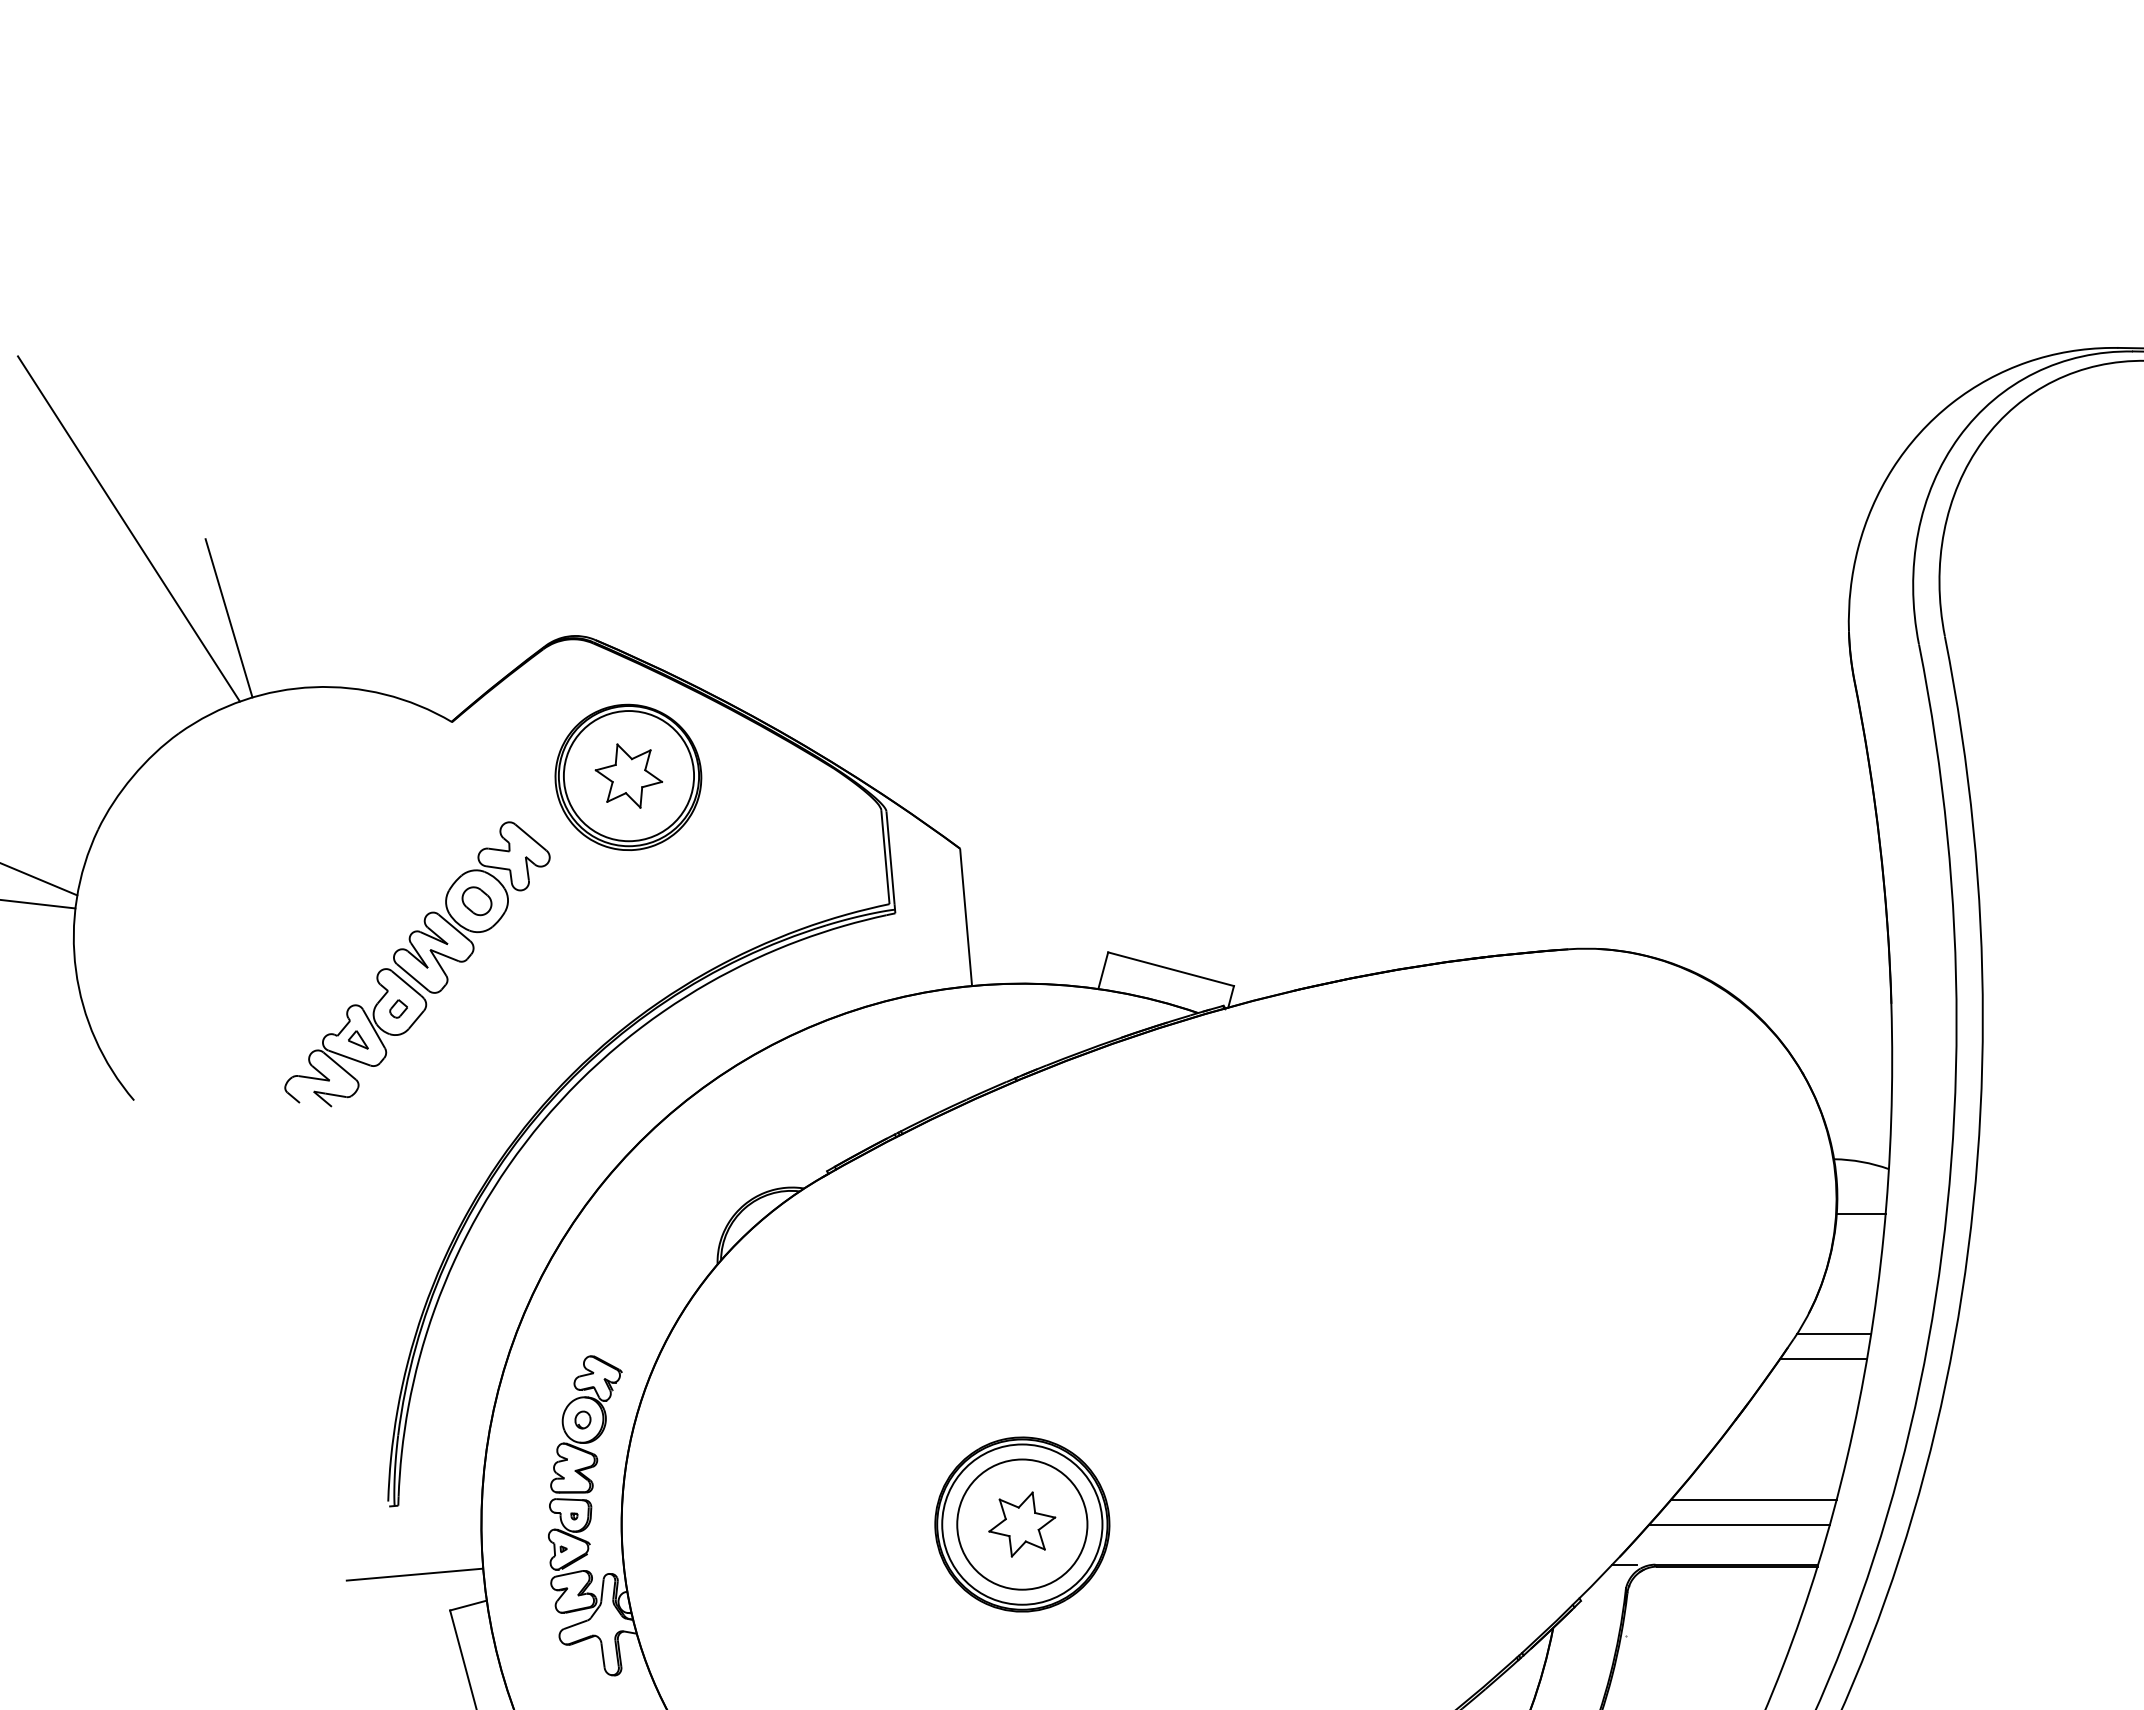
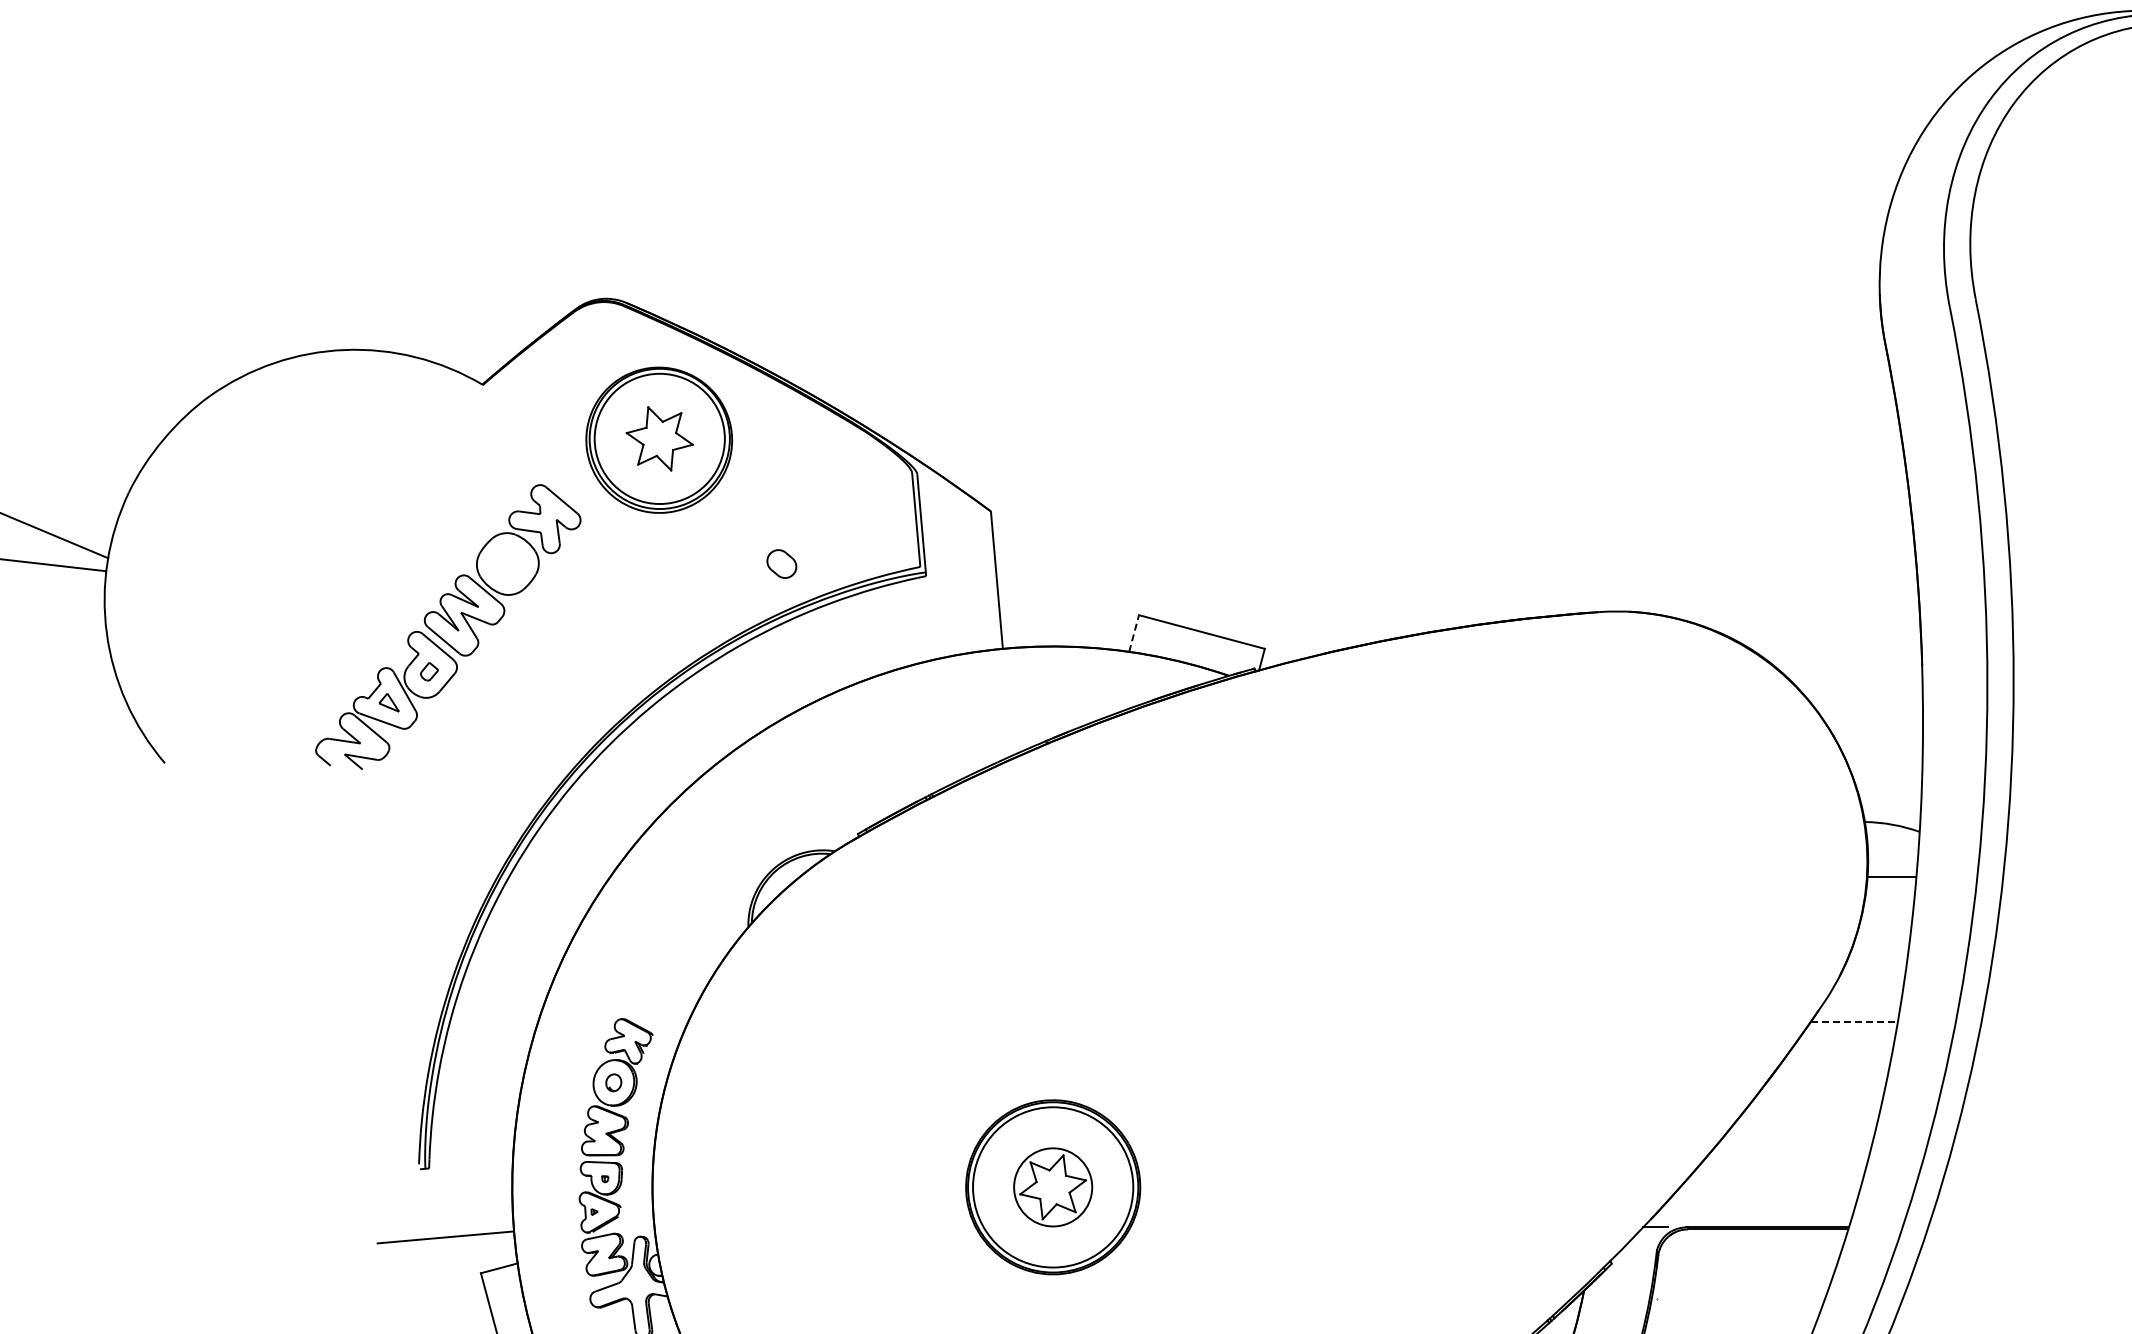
line: (128, 528) -> (159, 191), removed
line: (228, 618) -> (259, 281), removed
part: (476, 901) -> (781, 564), moved
line: (1103, 970) -> (1134, 633), solid -> dashed
line: (1833, 1334) -> (1864, 997), removed
line: (1823, 1359) -> (1854, 1022), solid -> dashed
line: (1753, 1499) -> (1784, 1162), removed
circle: (1022, 1524) -> (1053, 1187), size x0.6
line: (1739, 1524) -> (1770, 1187), removed

